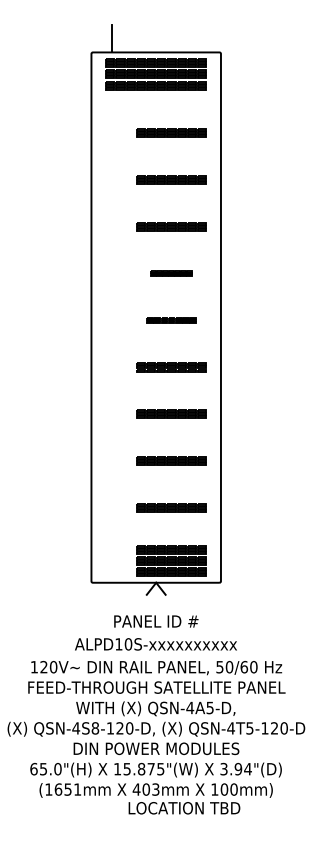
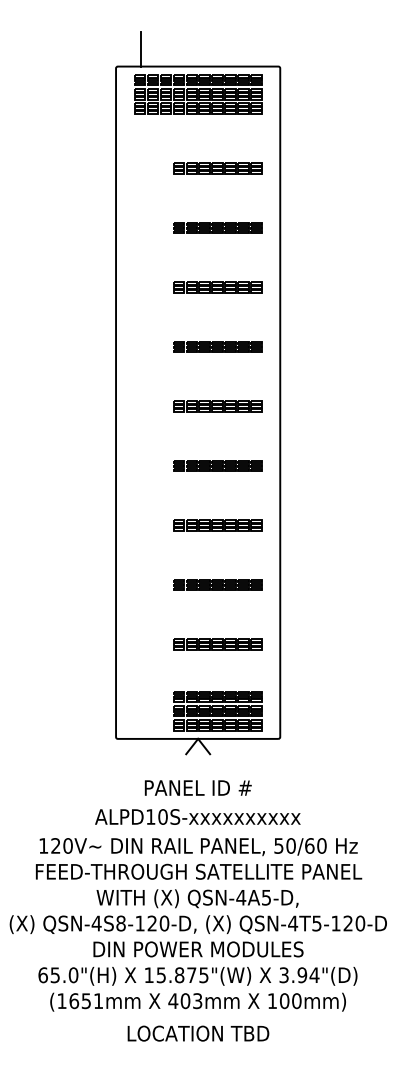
part: (171, 273) -> (217, 346), size x1.67
part: (171, 320) -> (217, 406), size x1.43
text: (184, 808) -> (198, 1033), moved

